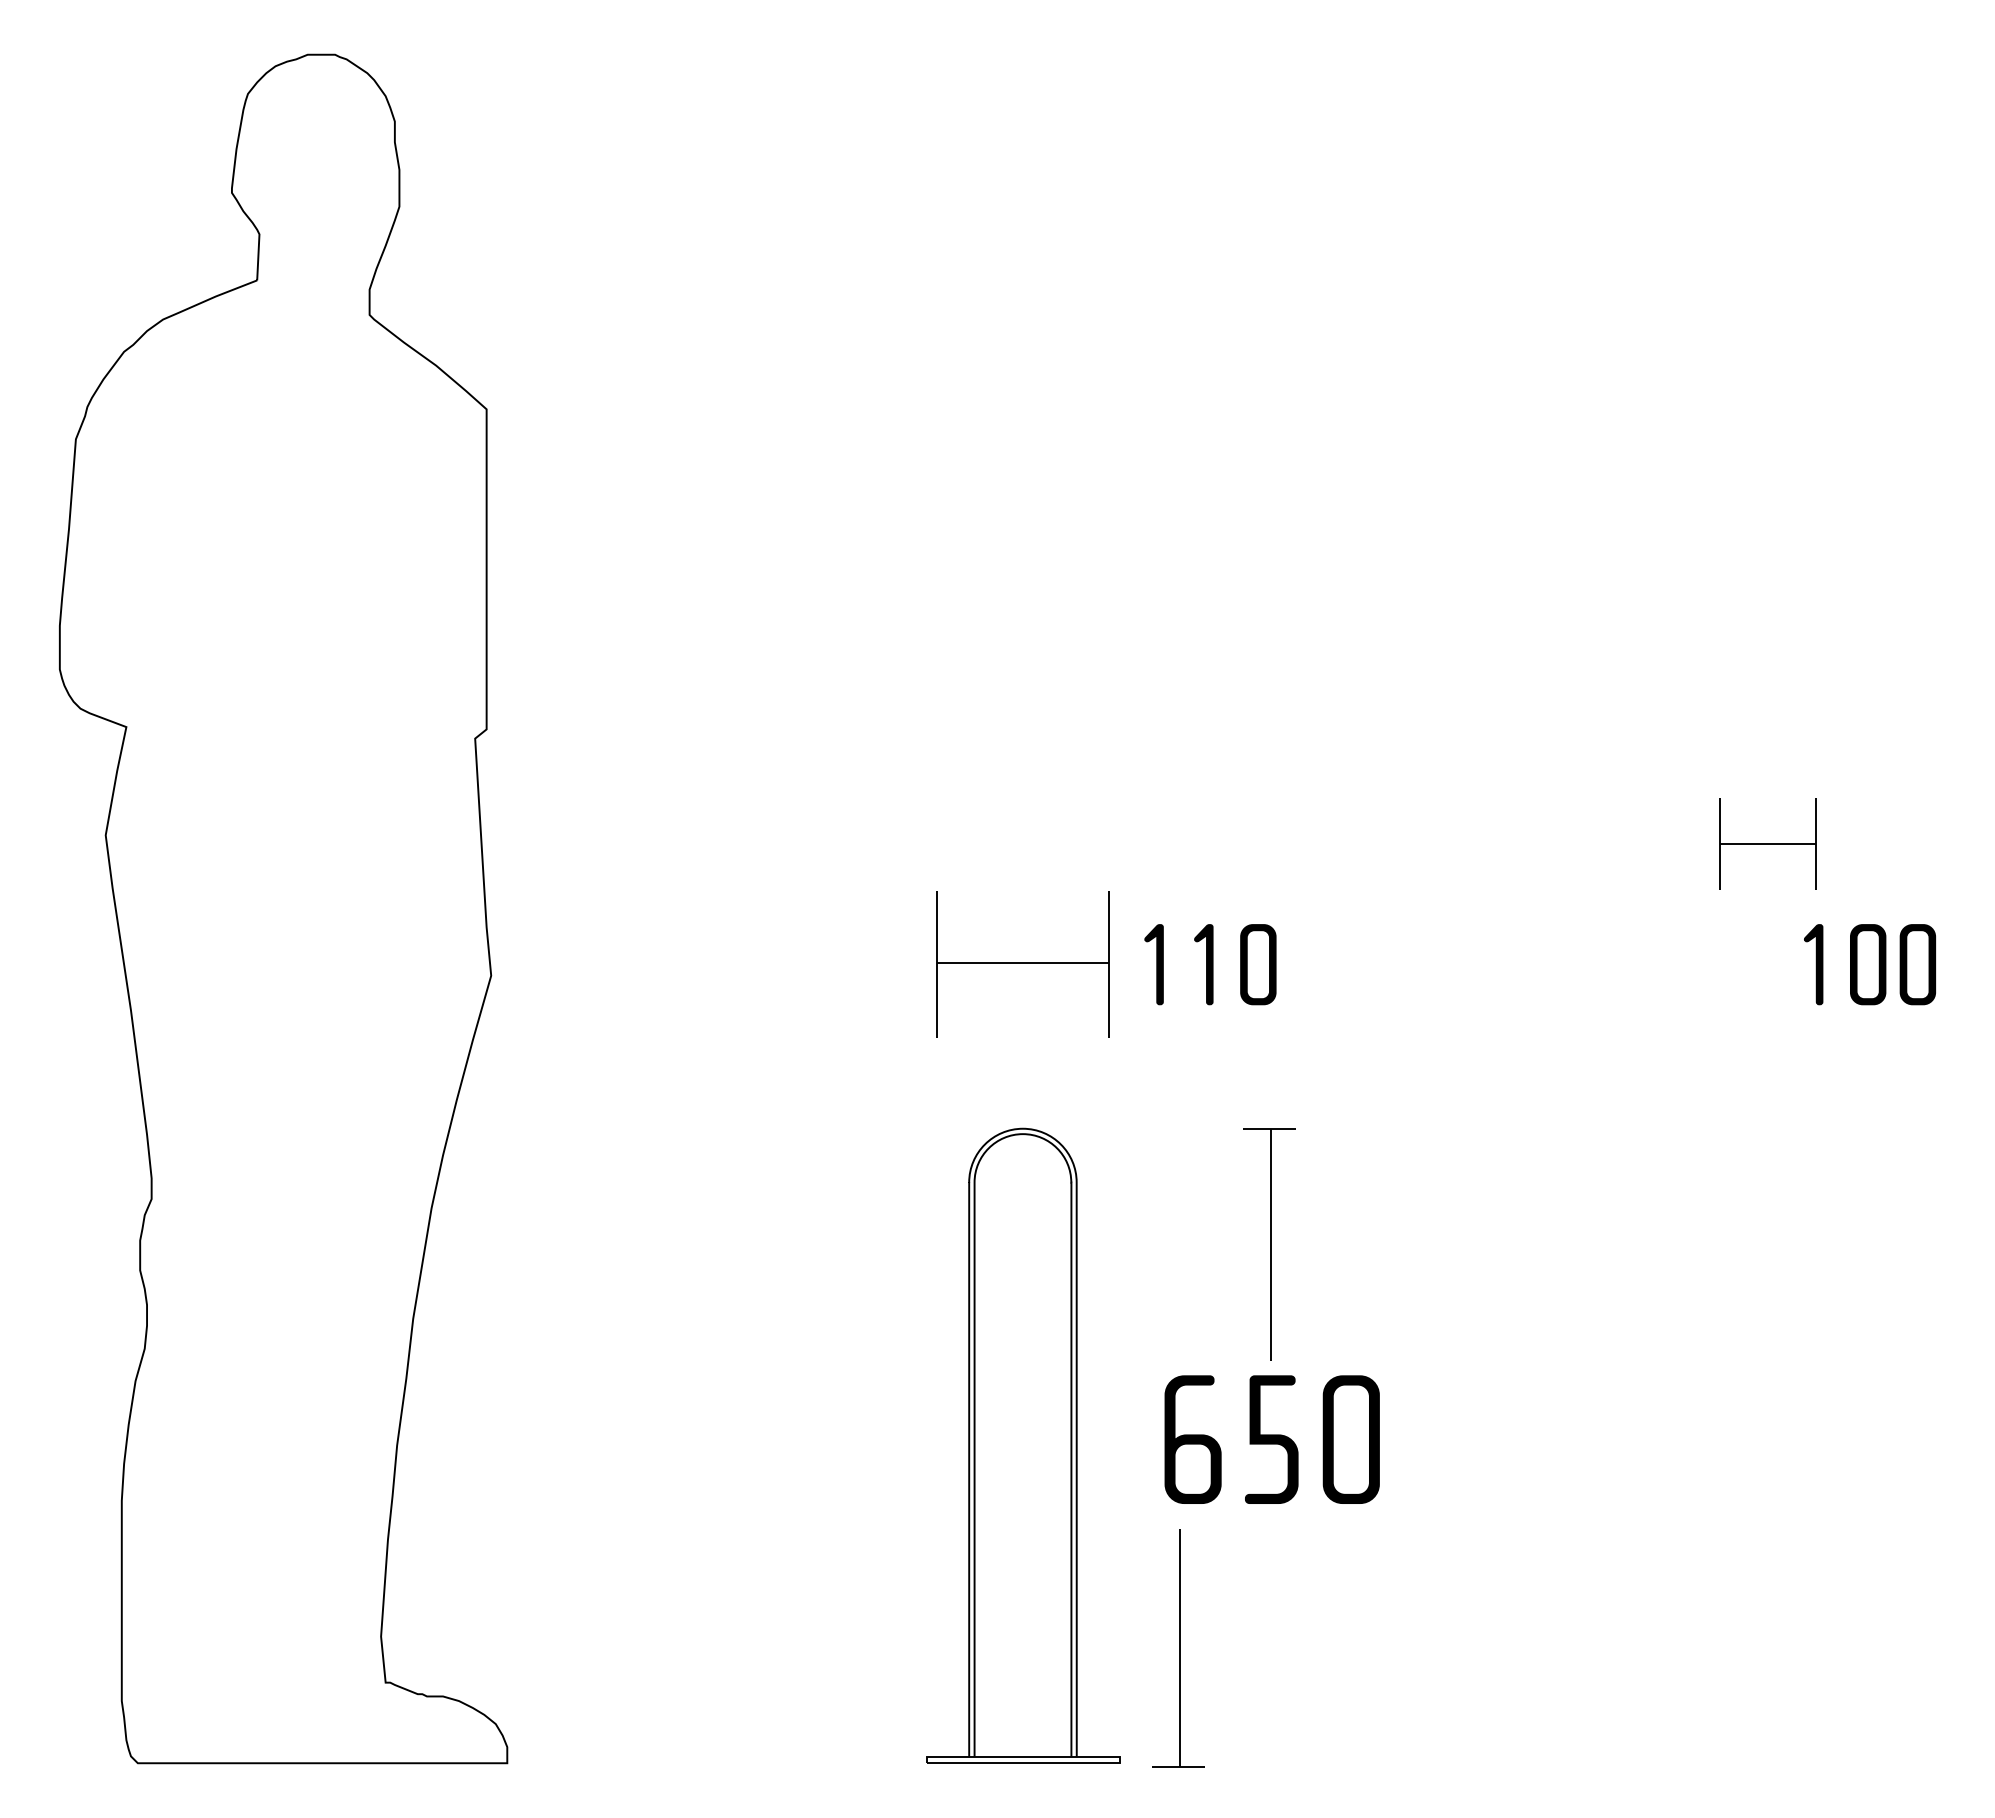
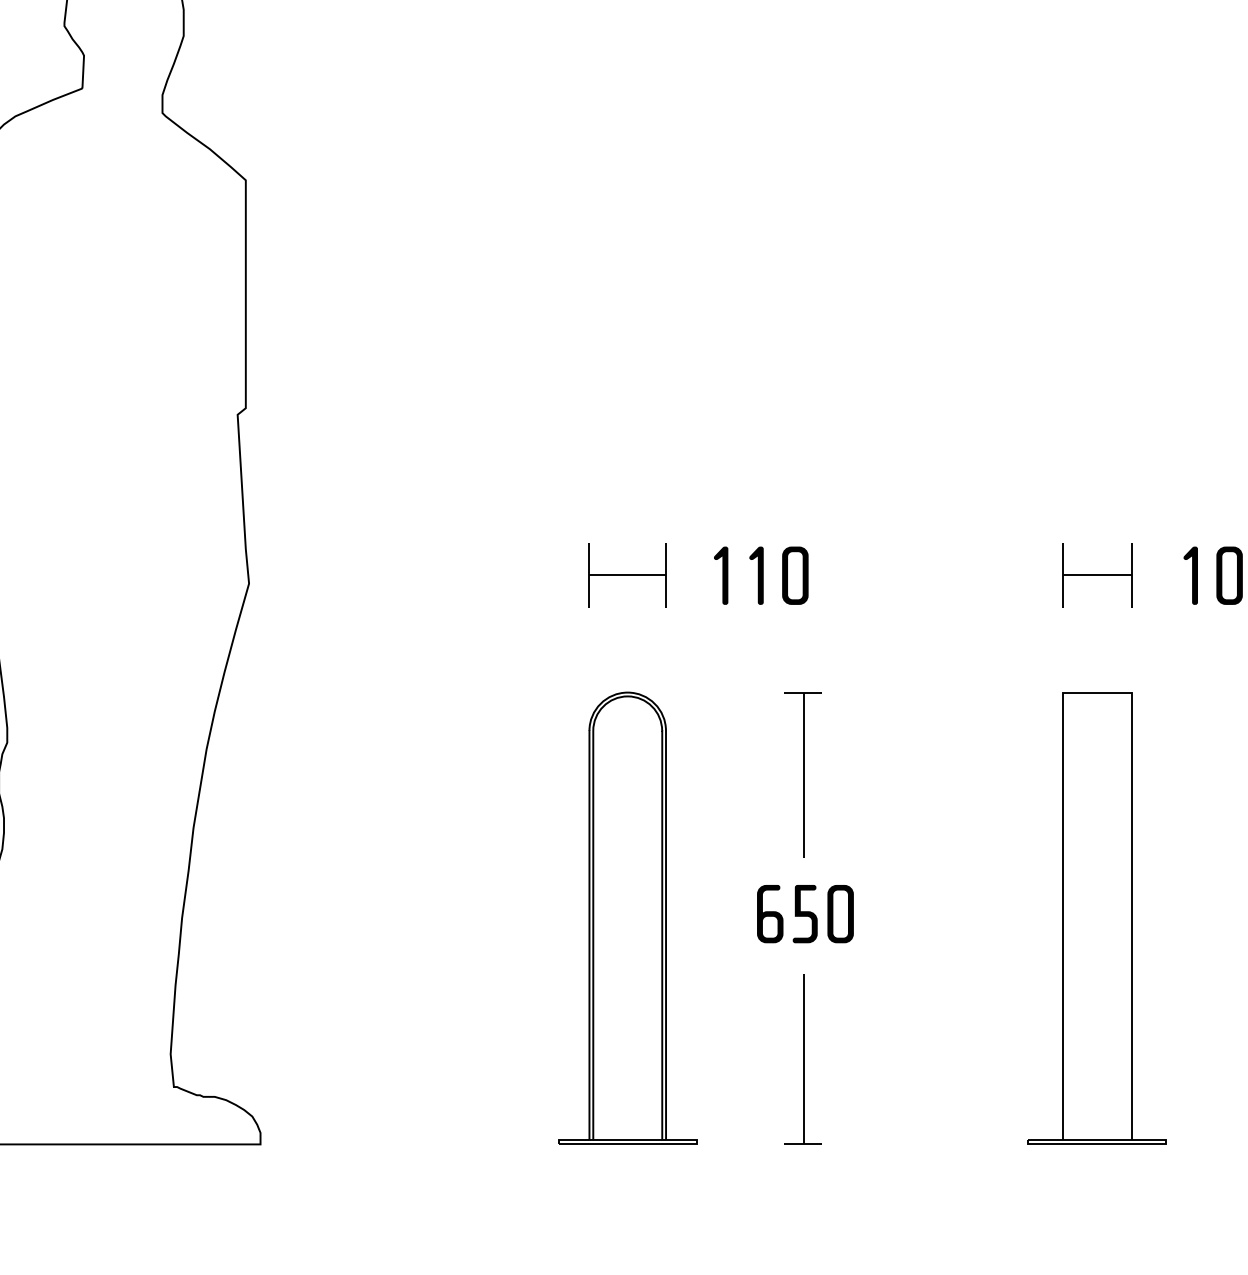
part: (1767, 843) -> (1096, 574), moved
part: (1022, 963) -> (627, 574), size x0.62
part: (1272, 1439) -> (805, 913), size x0.62
part: (1681, 1445) -> (1096, 918), added
part: (1178, 1648) -> (803, 1059), moved

